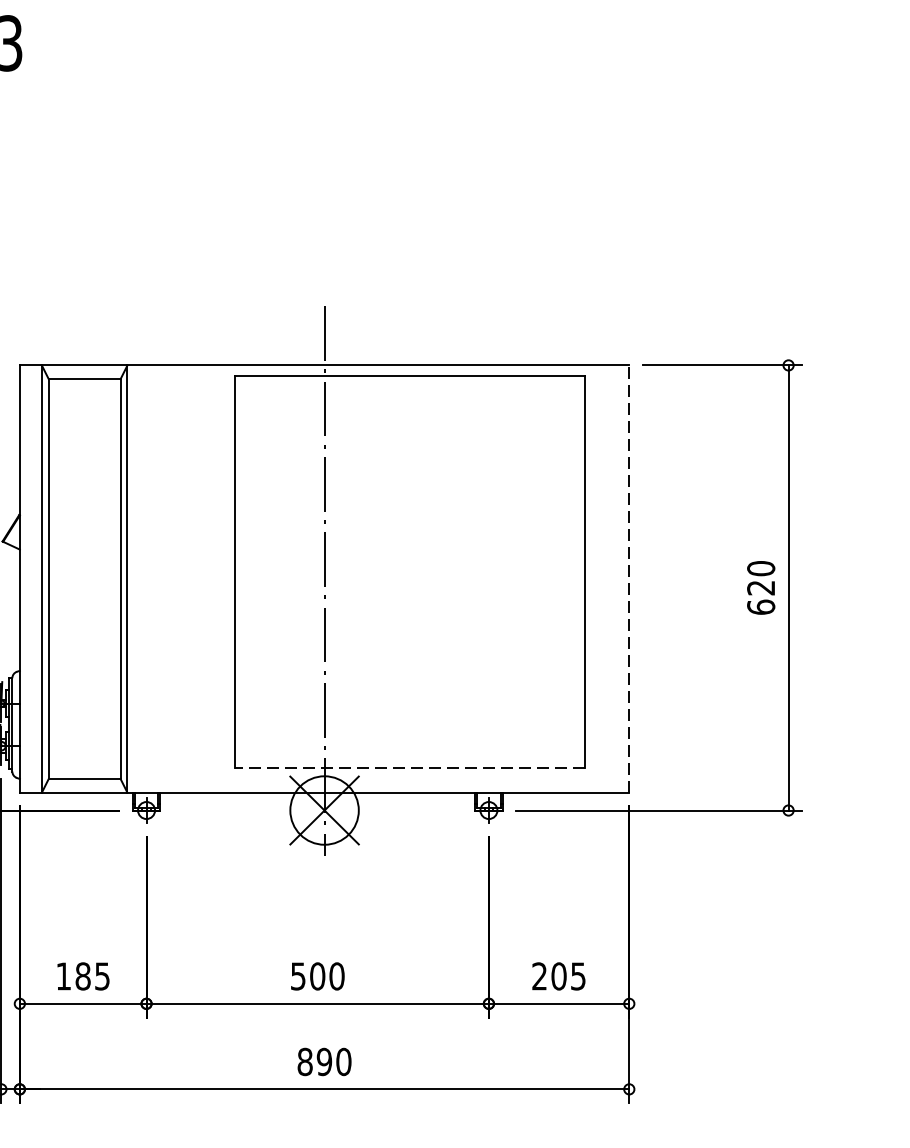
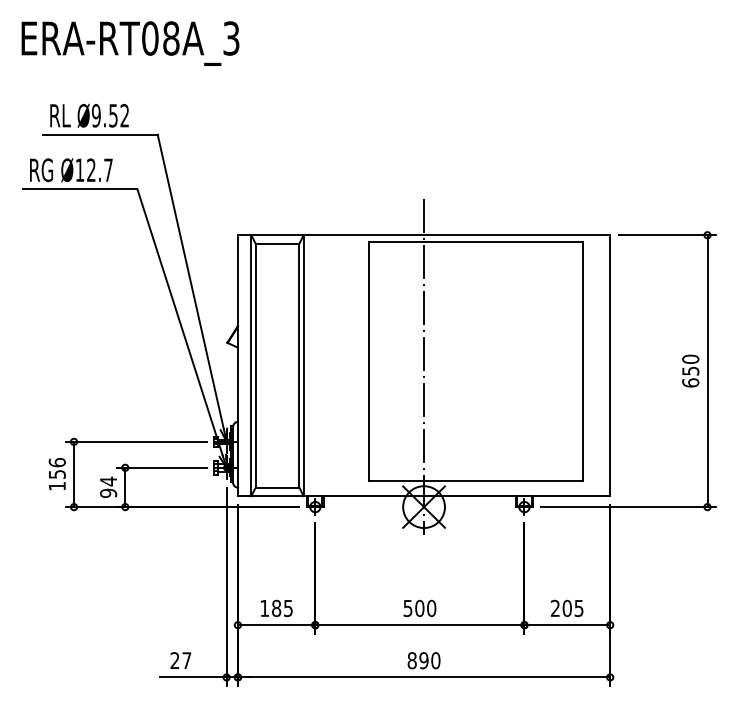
line: (629, 578) -> (610, 365), dashed -> solid
text: (760, 586) -> (690, 370), 620 -> 650
line: (410, 768) -> (476, 481), dashed -> solid

